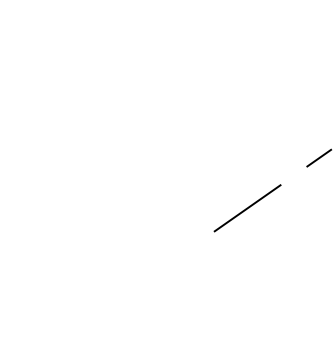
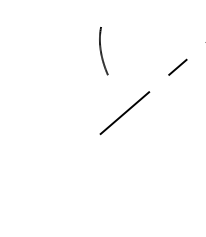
curve: (226, 128) -> (101, 51), added

